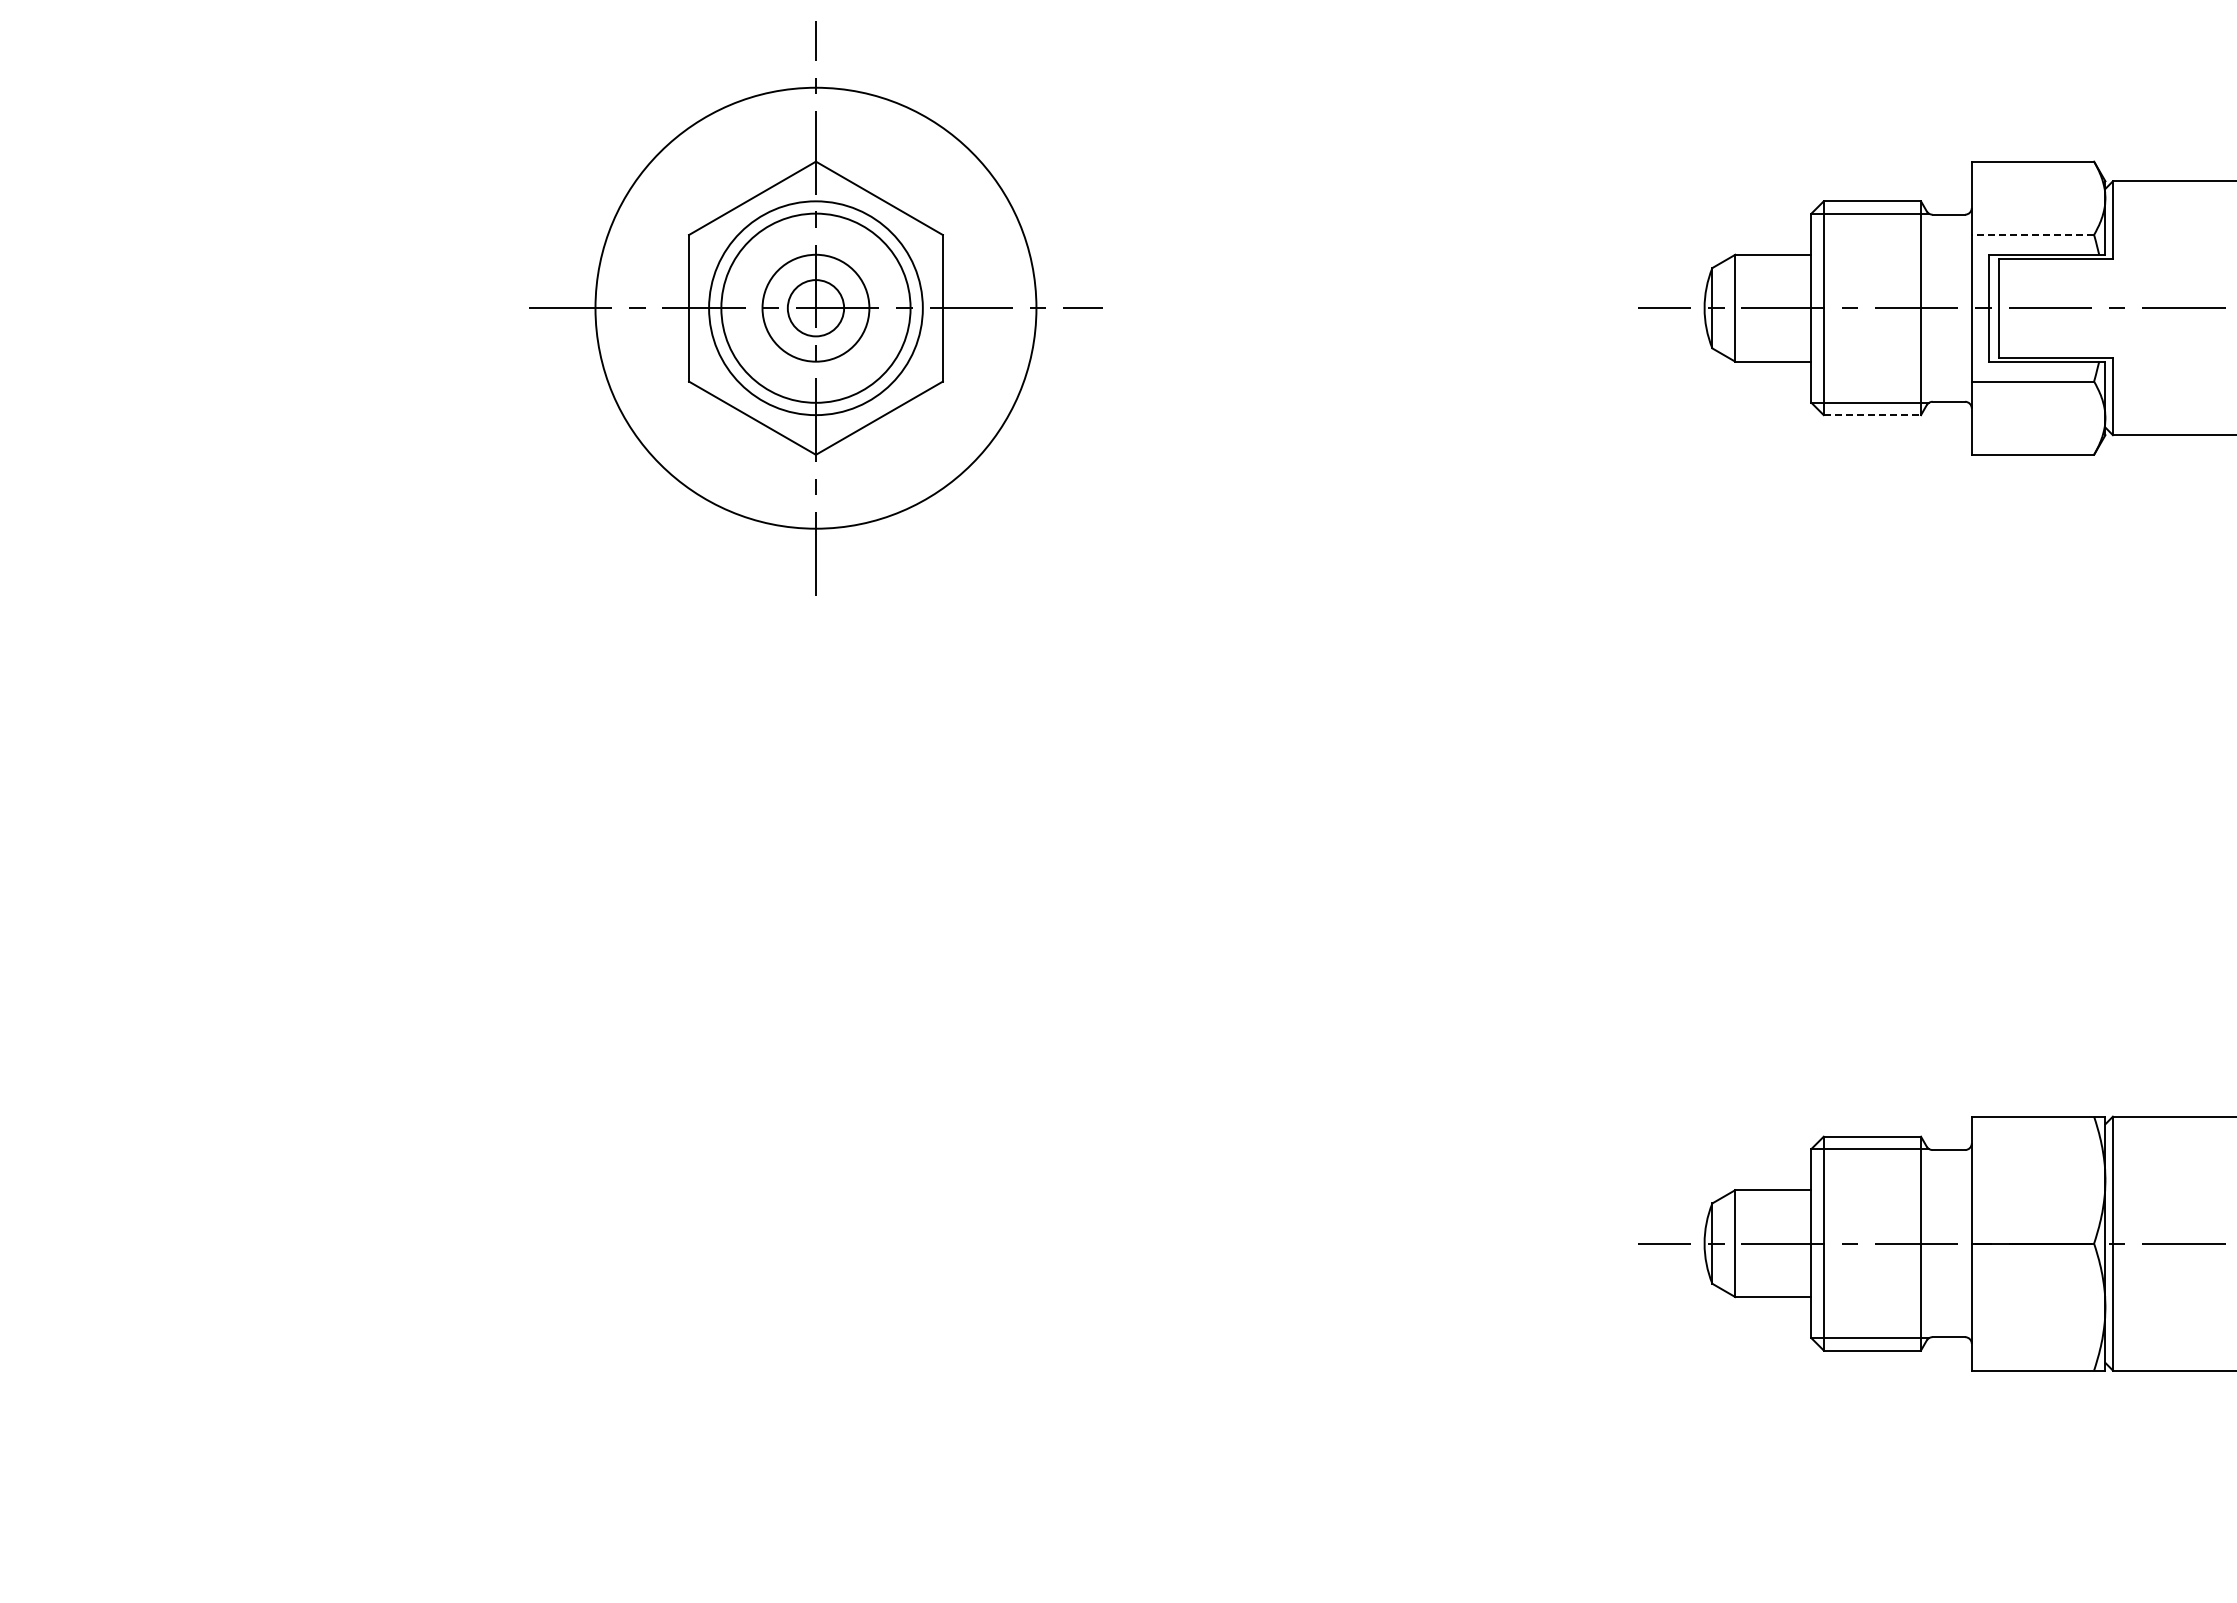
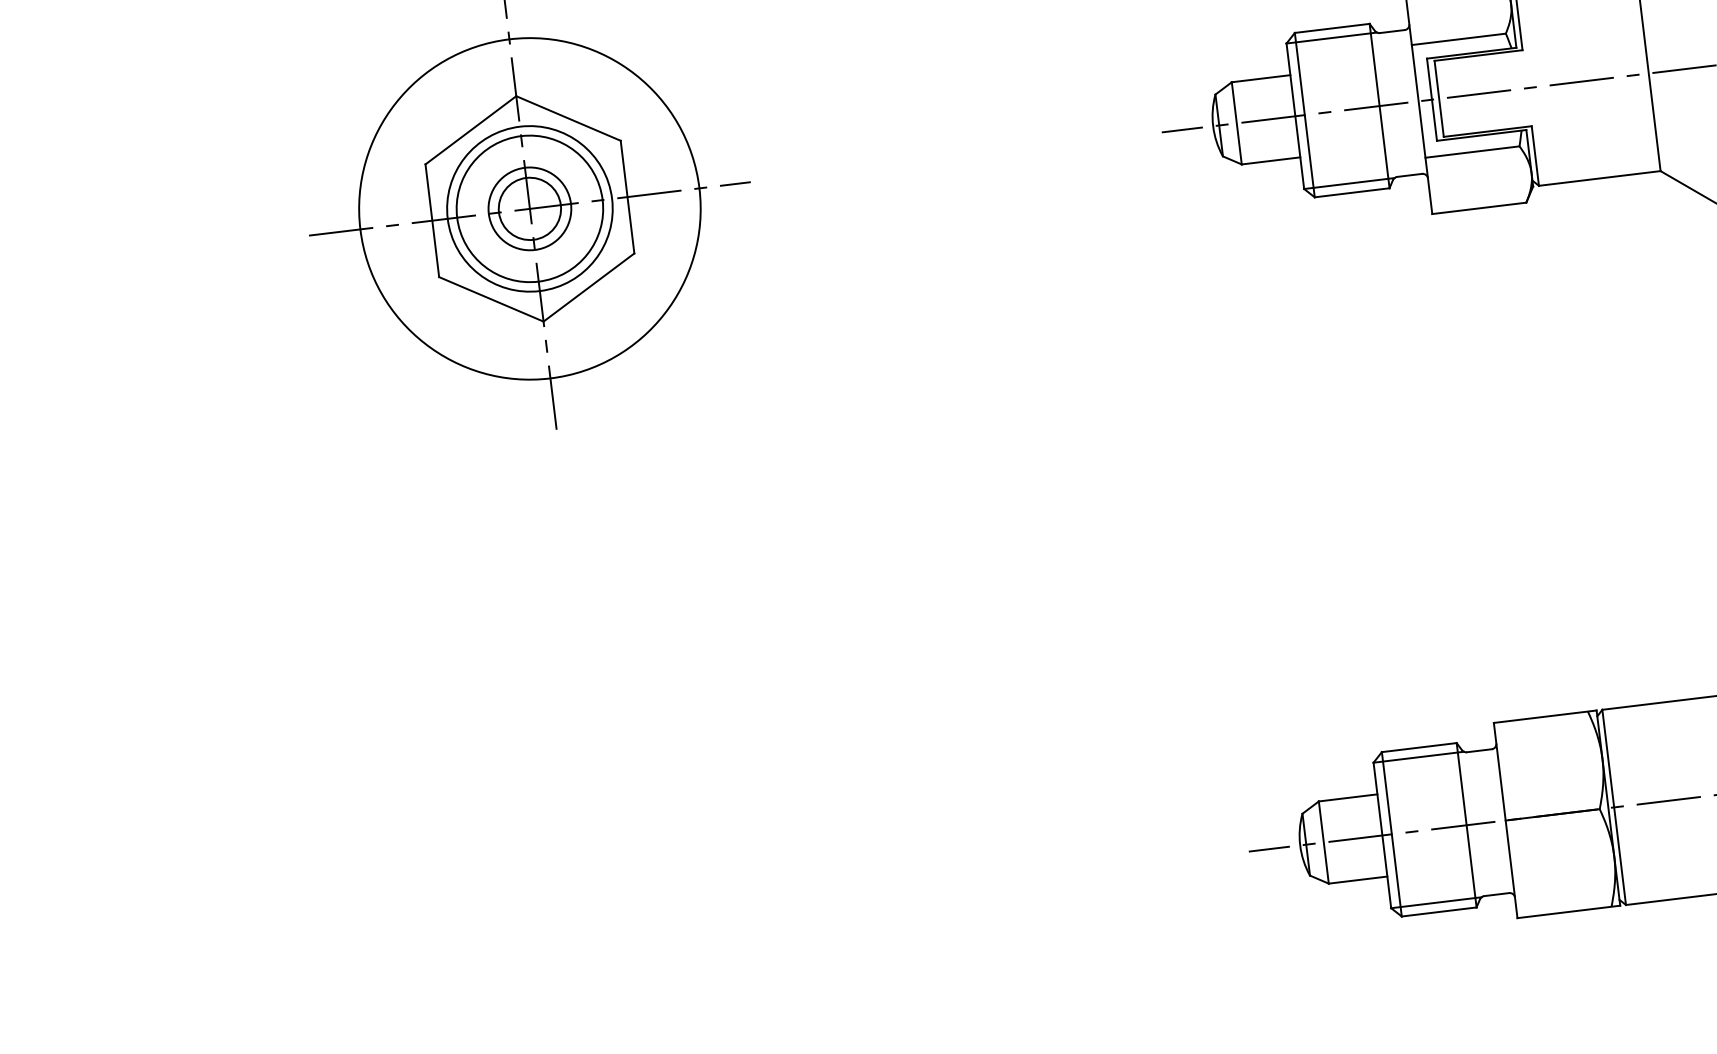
line: (2032, 235) -> (1458, 39), dashed -> solid
circle: (815, 308) -> (529, 209), size x1.43
line: (1872, 415) -> (1352, 193), dashed -> solid

